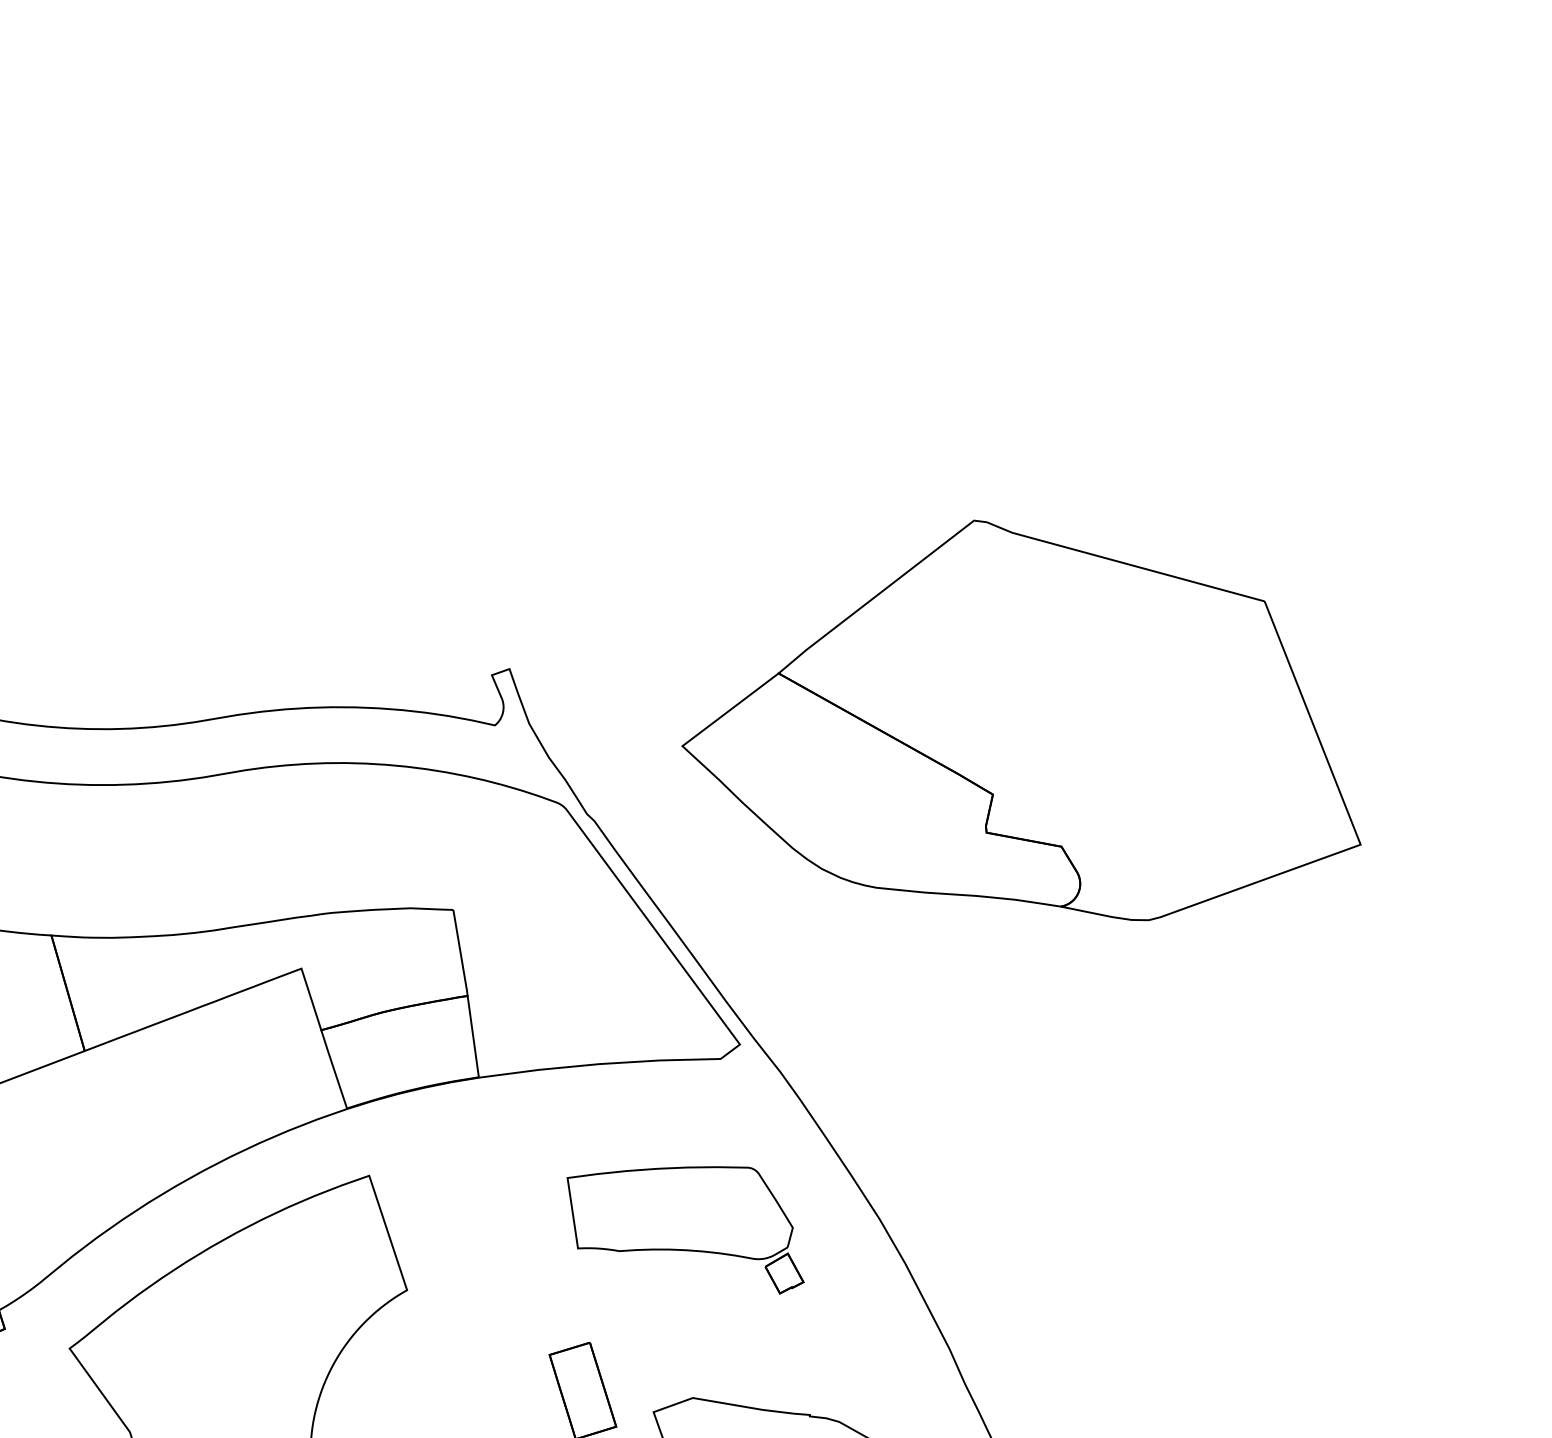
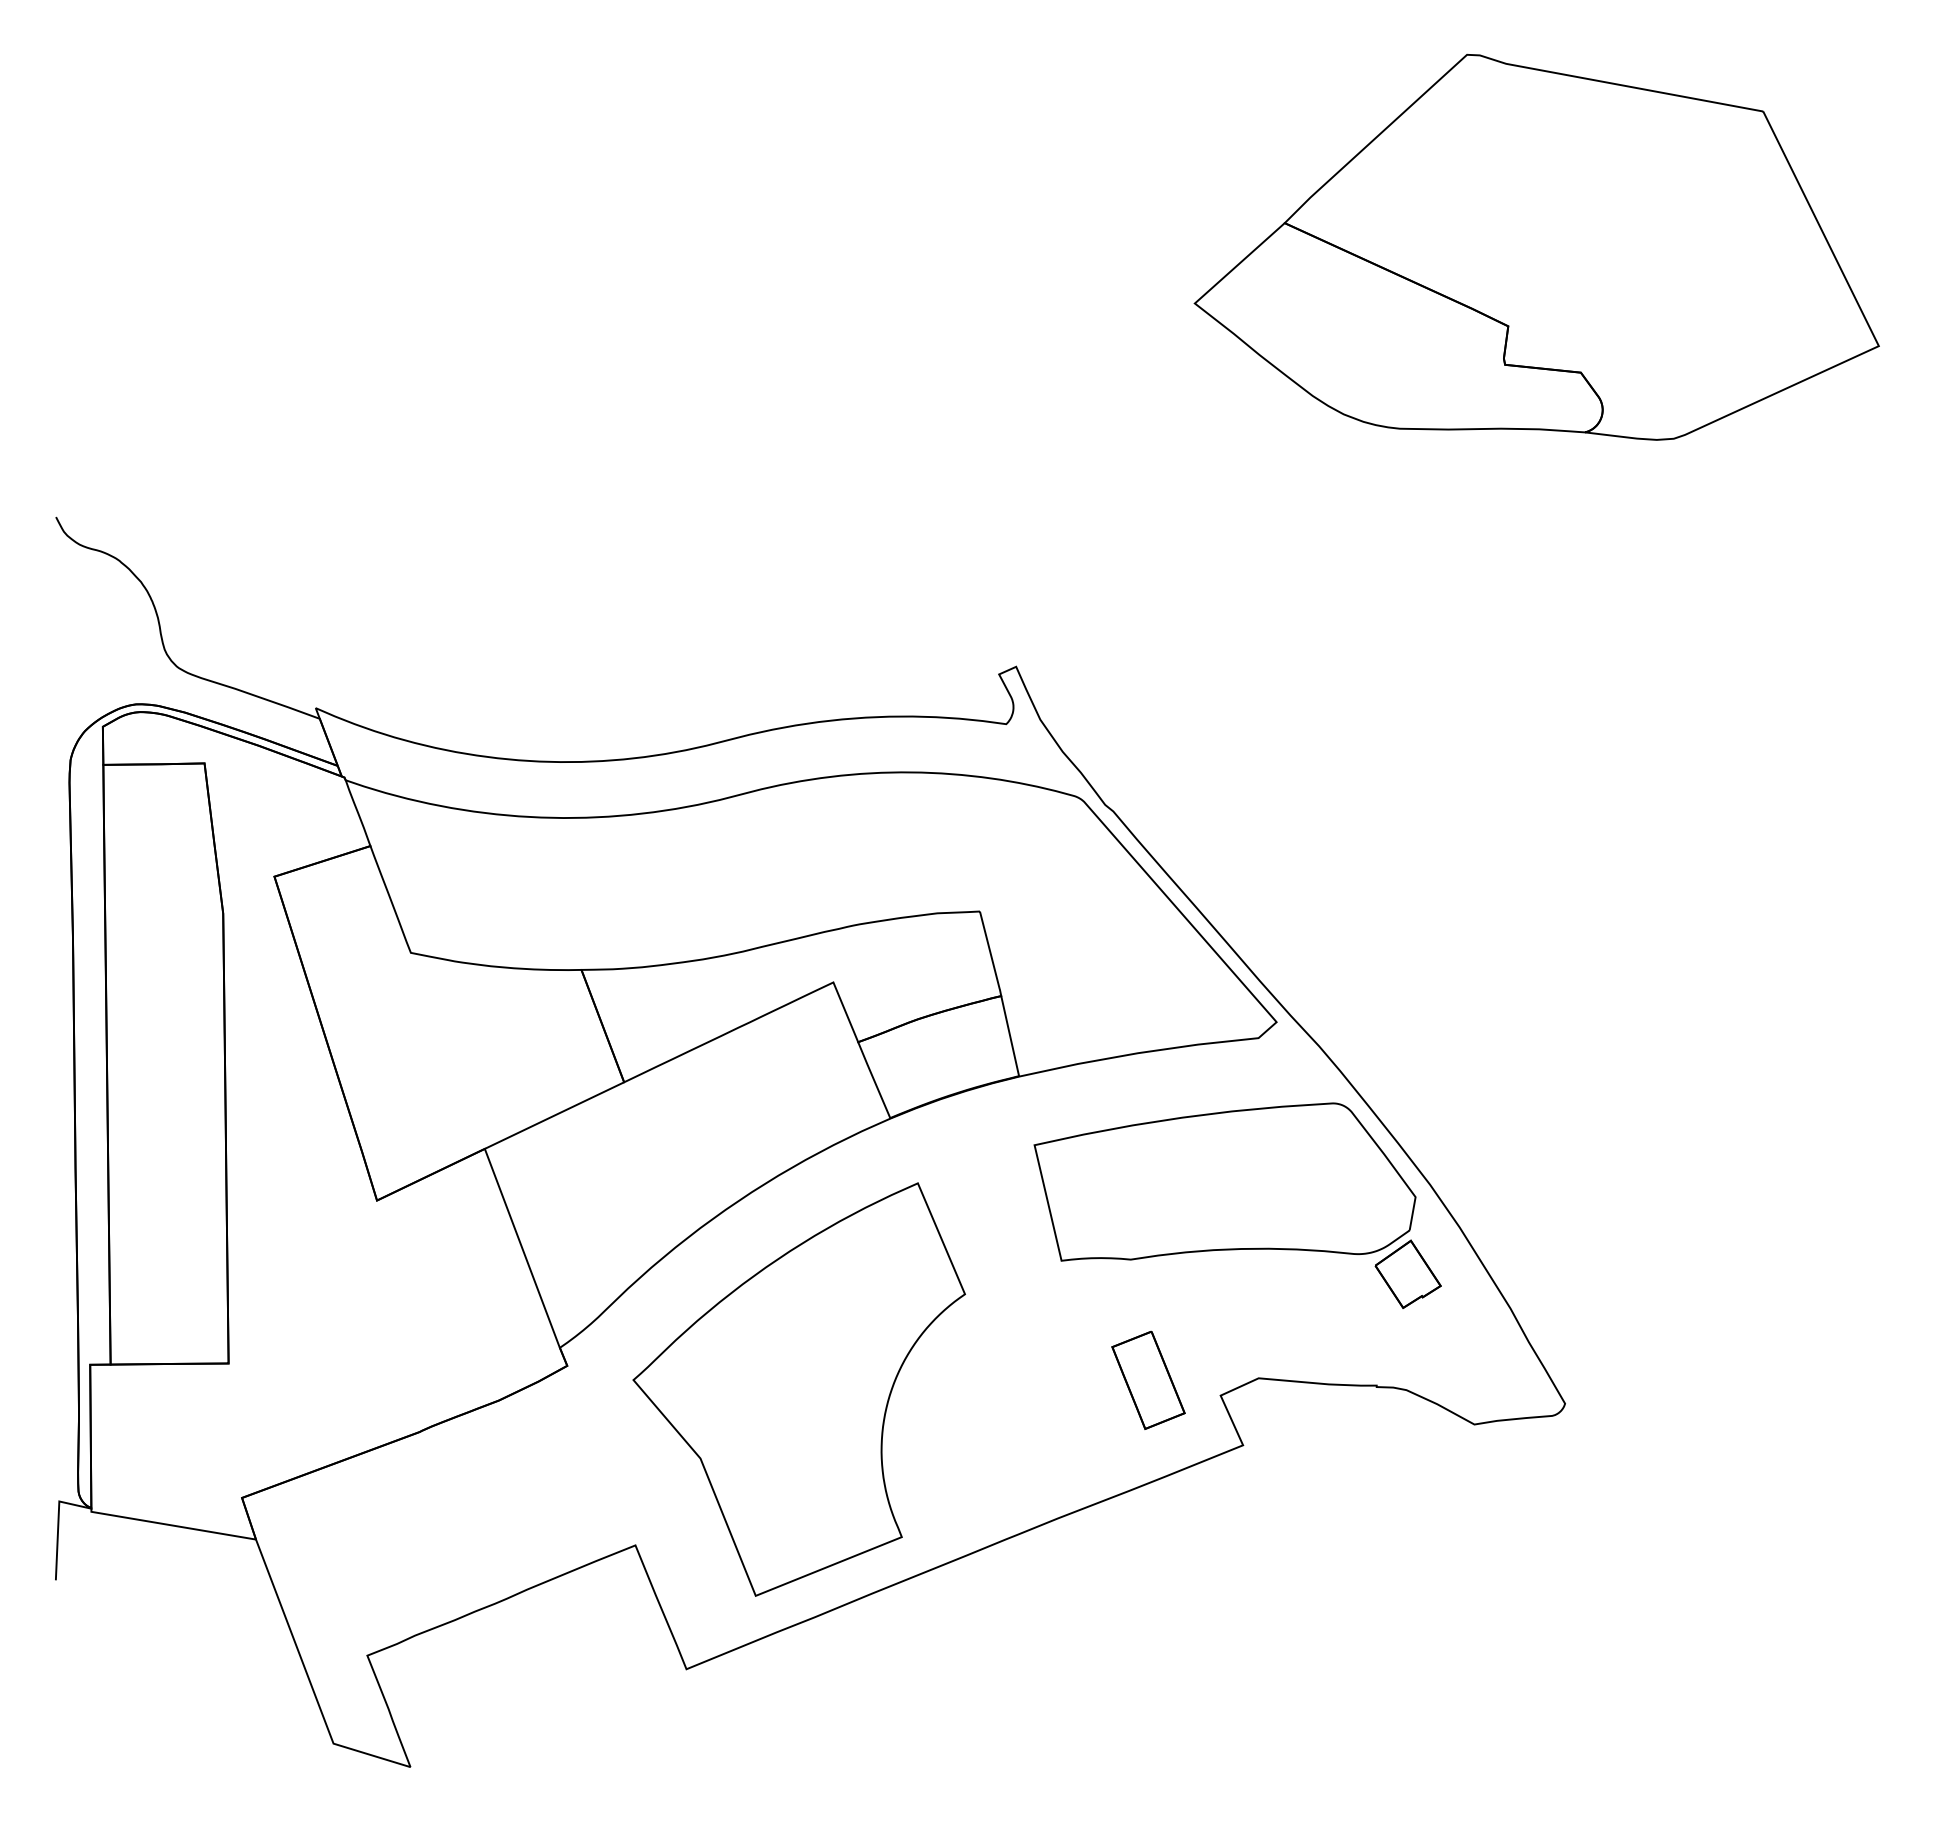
part: (1027, 717) -> (1536, 246), moved
part: (685, 1224) -> (1237, 1205), size x1.67

